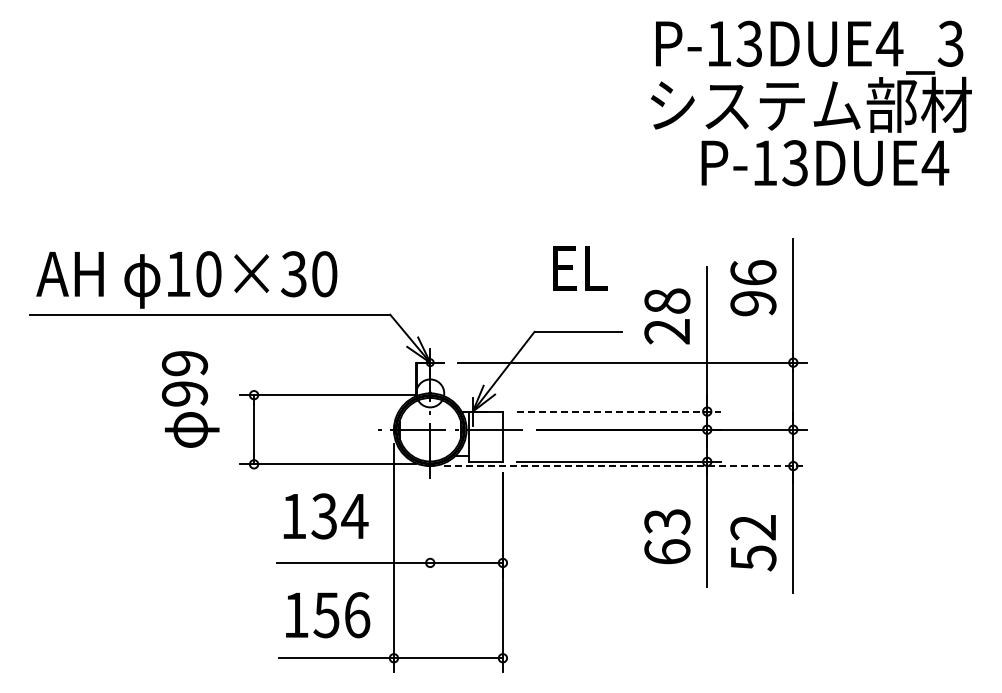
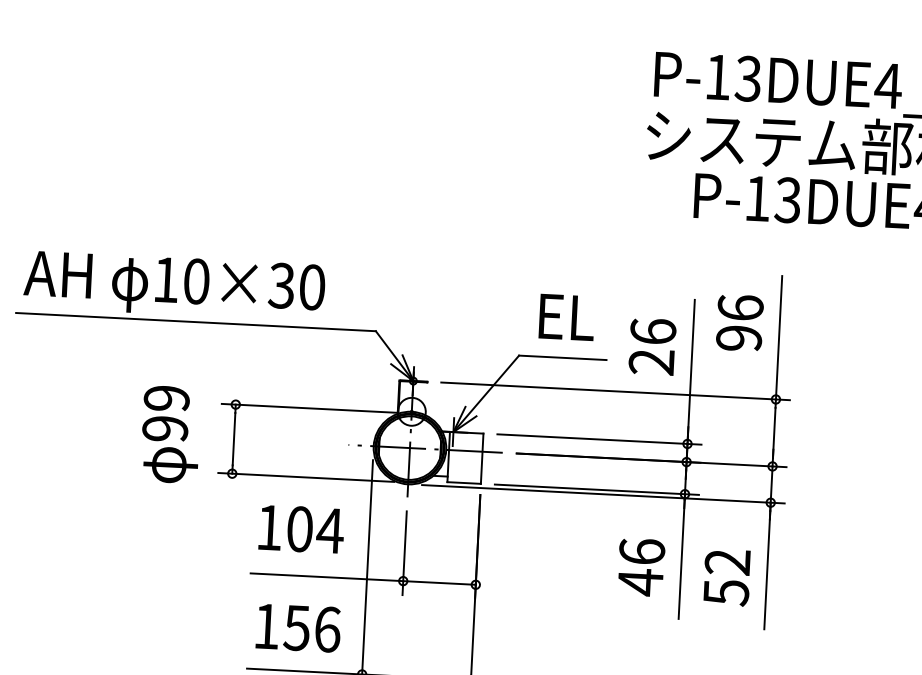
text: (580, 268) -> (567, 317), moved
text: (667, 300) -> (653, 331), 28 -> 26
text: (190, 399) -> (170, 434), moved
line: (619, 411) -> (599, 439), dashed -> solid
line: (625, 466) -> (603, 494), dashed -> solid
text: (324, 516) -> (299, 529), 134 -> 104
line: (430, 534) -> (404, 552), added
text: (667, 537) -> (641, 567), 63 -> 46

